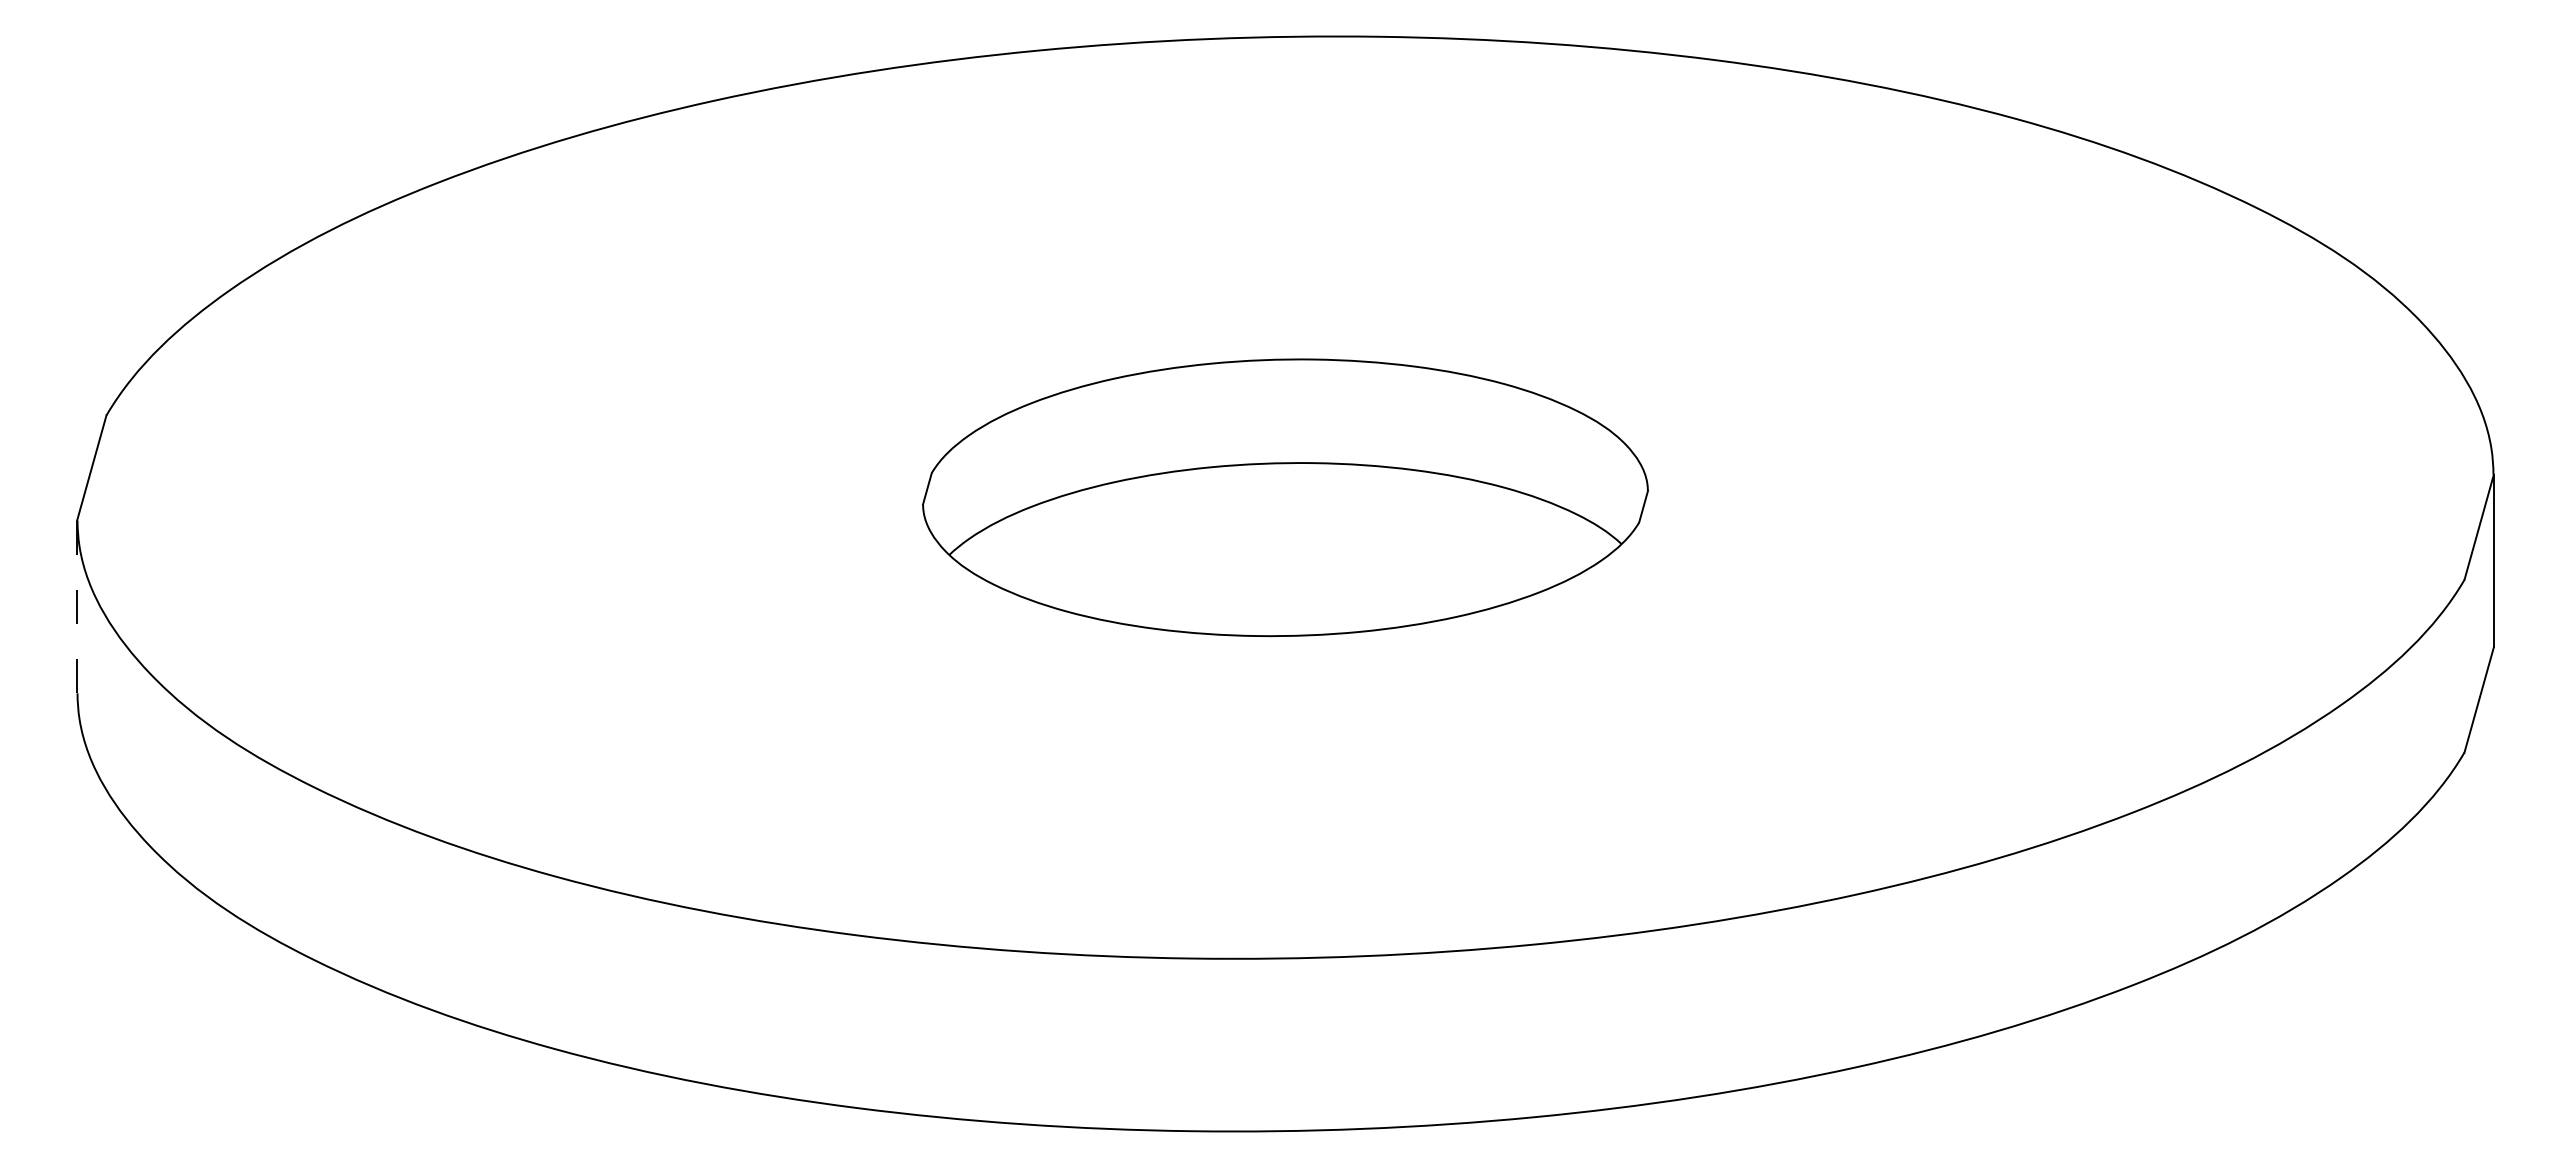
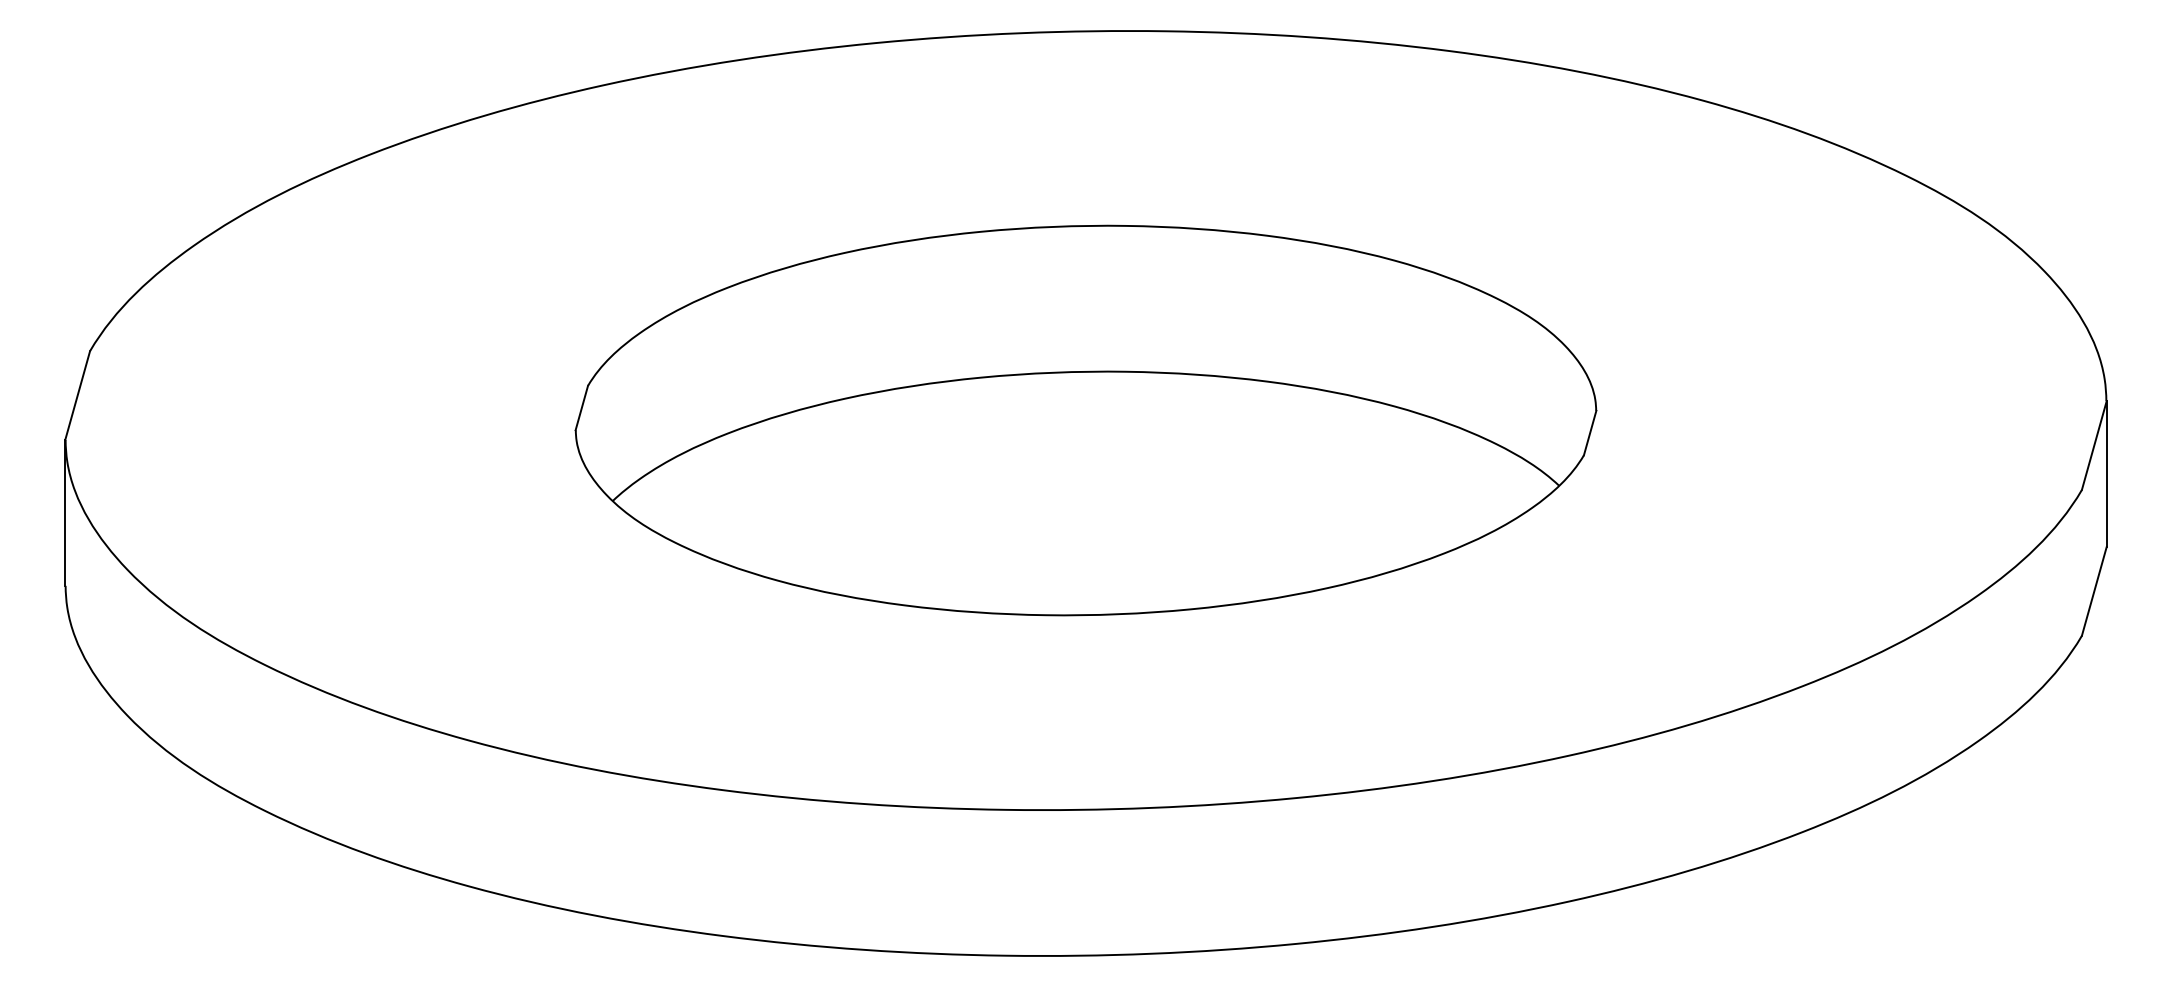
part: (1285, 497) -> (1086, 420), size x1.67
line: (77, 606) -> (65, 512), dashed -> solid

